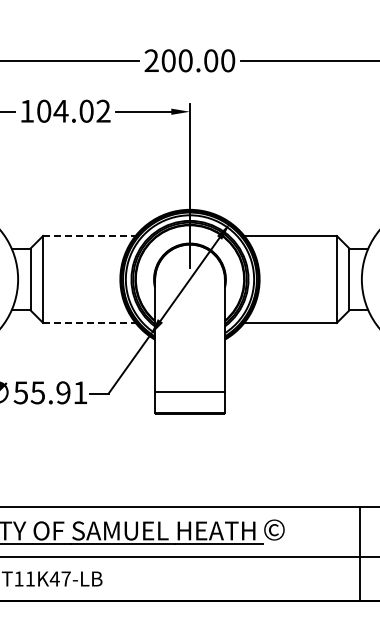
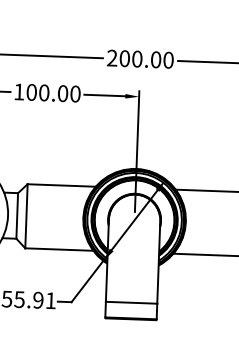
text: (81, 110) -> (59, 92), 104.02 -> 100.00
line: (89, 235) -> (61, 185), dashed -> solid
line: (89, 322) -> (59, 249), dashed -> solid

